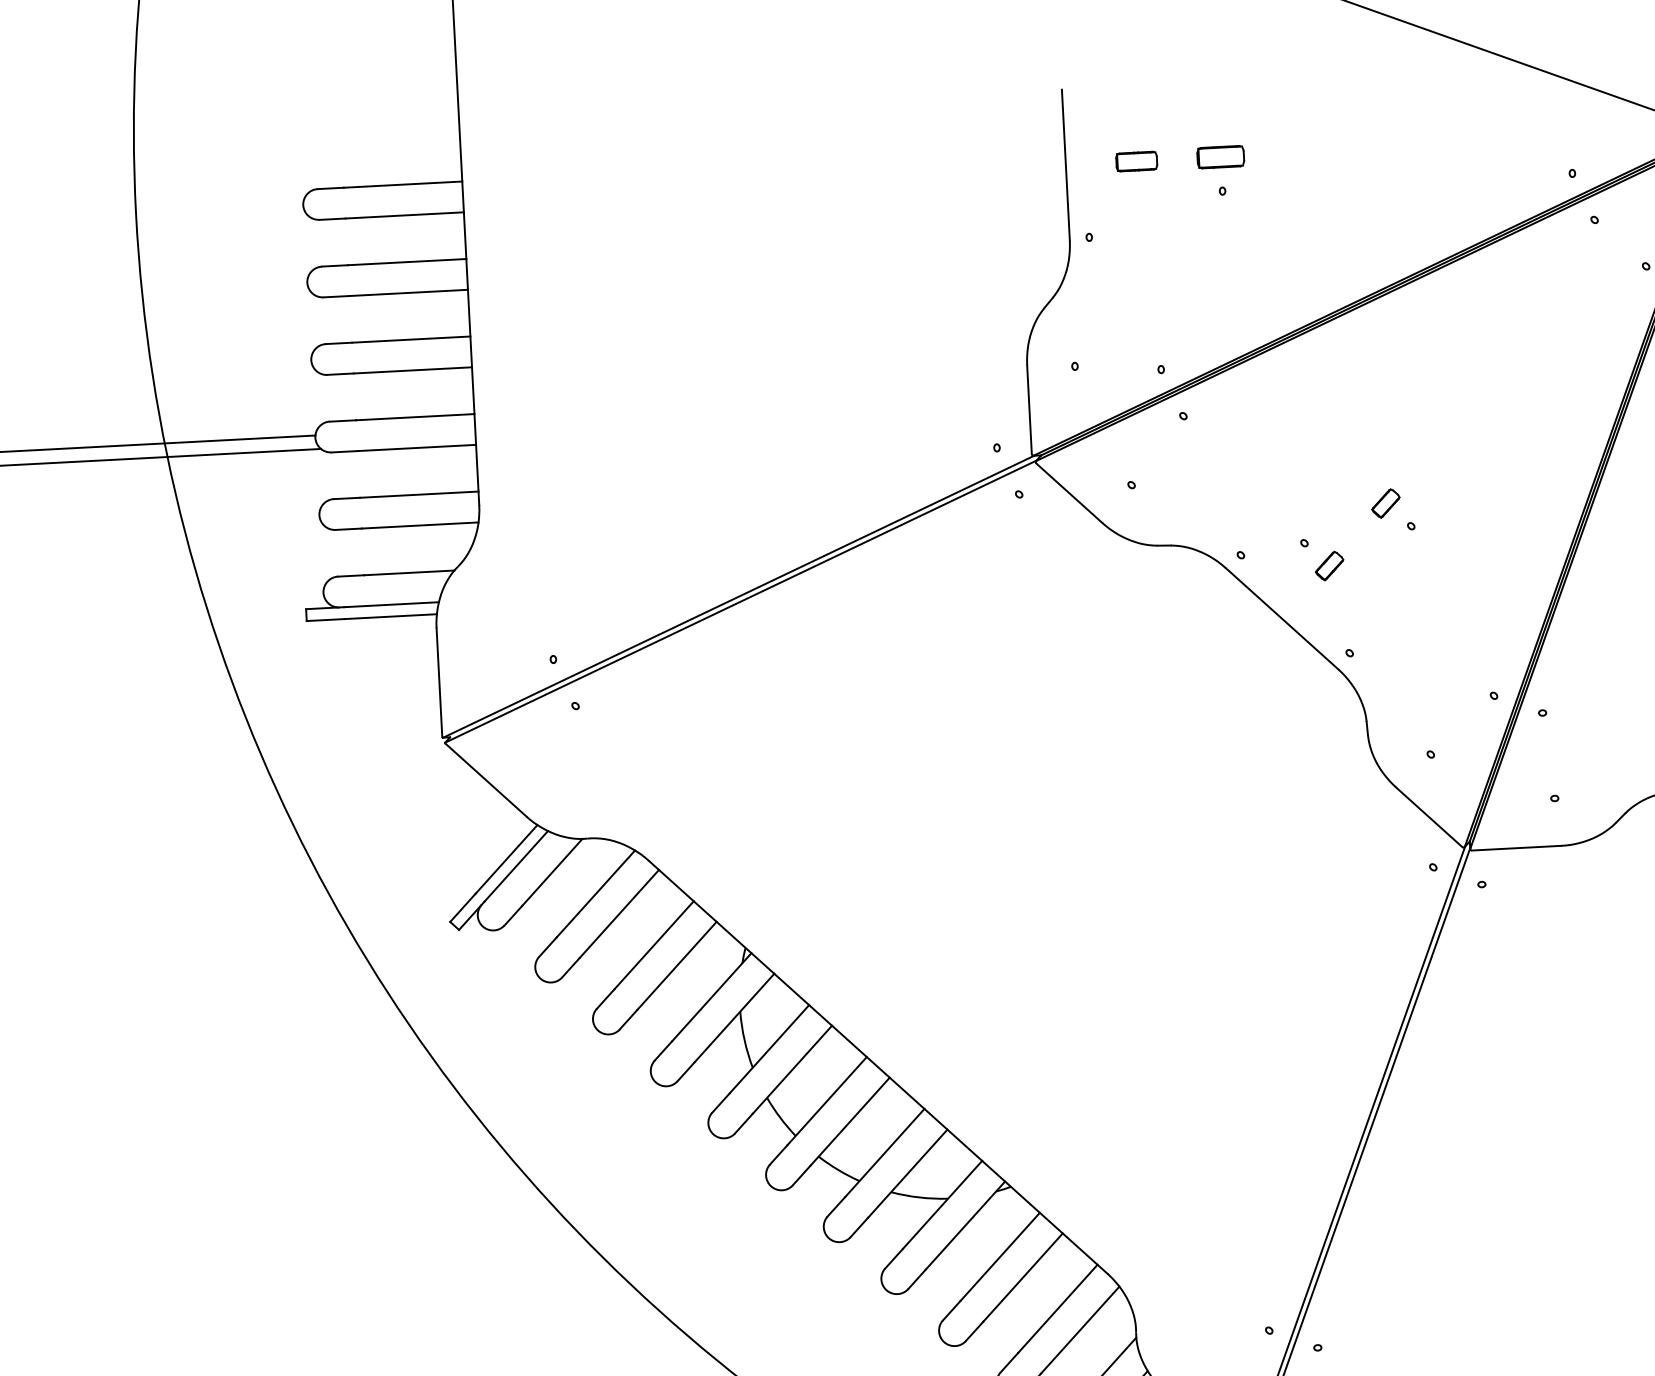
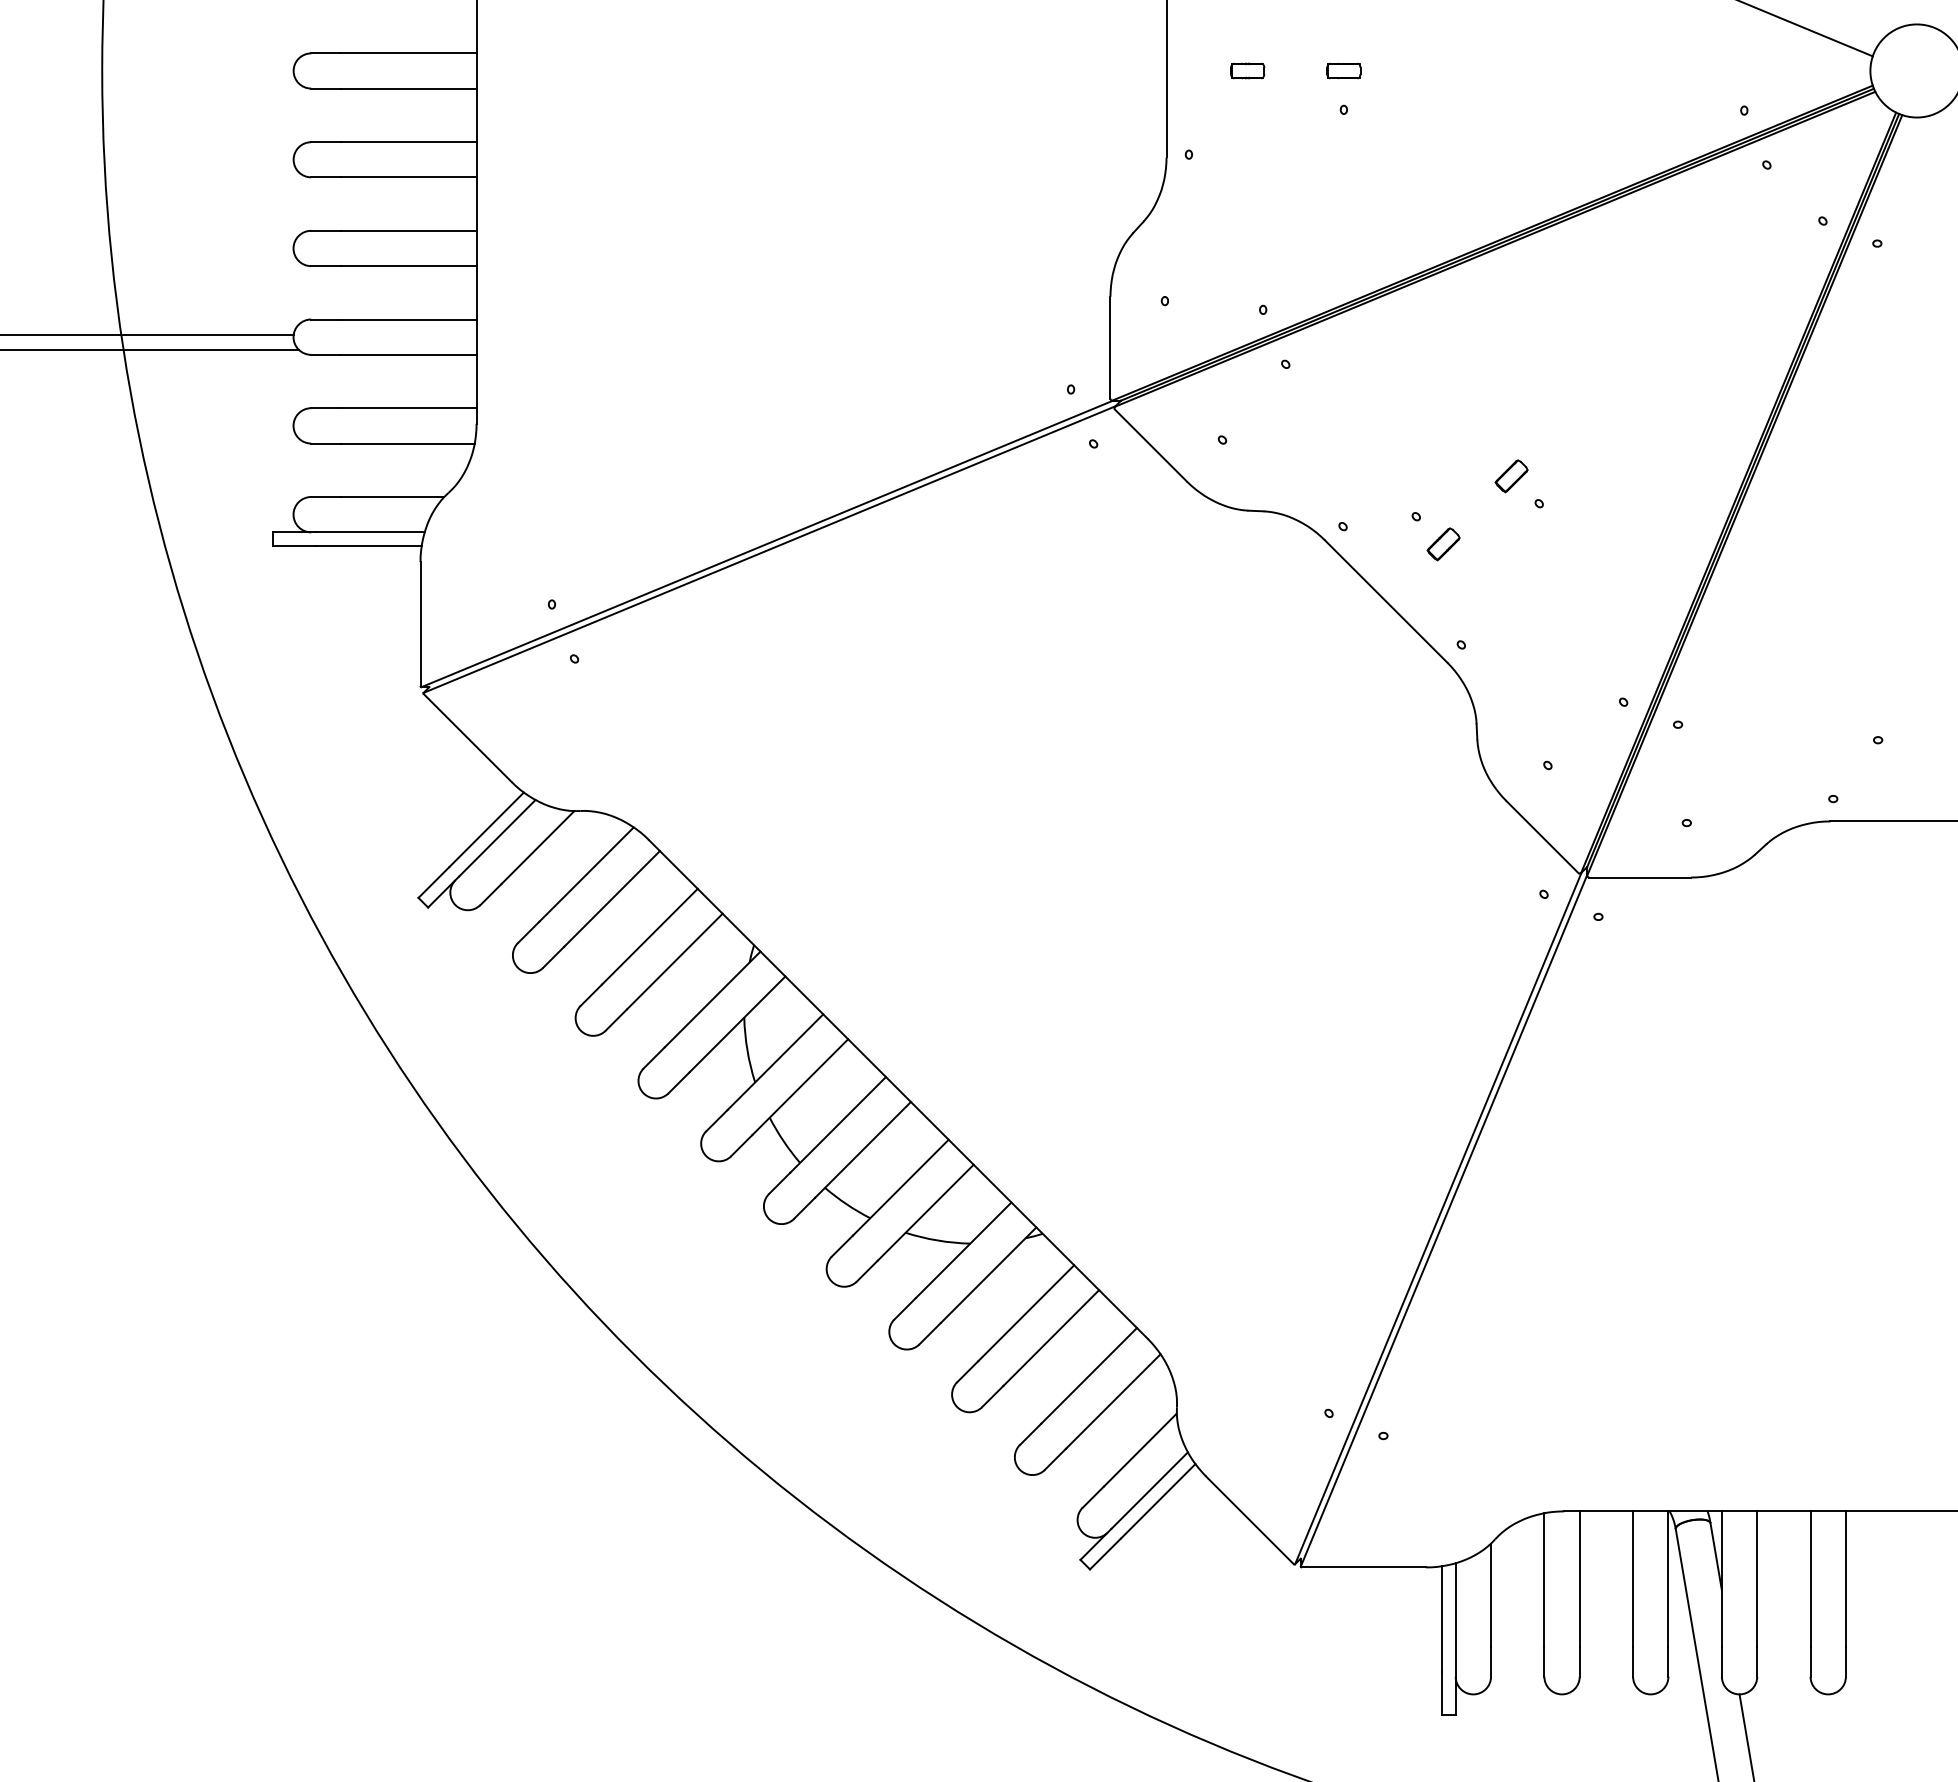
part: (1220, 156) -> (1343, 70), size x0.62
part: (1136, 161) -> (1247, 70), size x0.71

